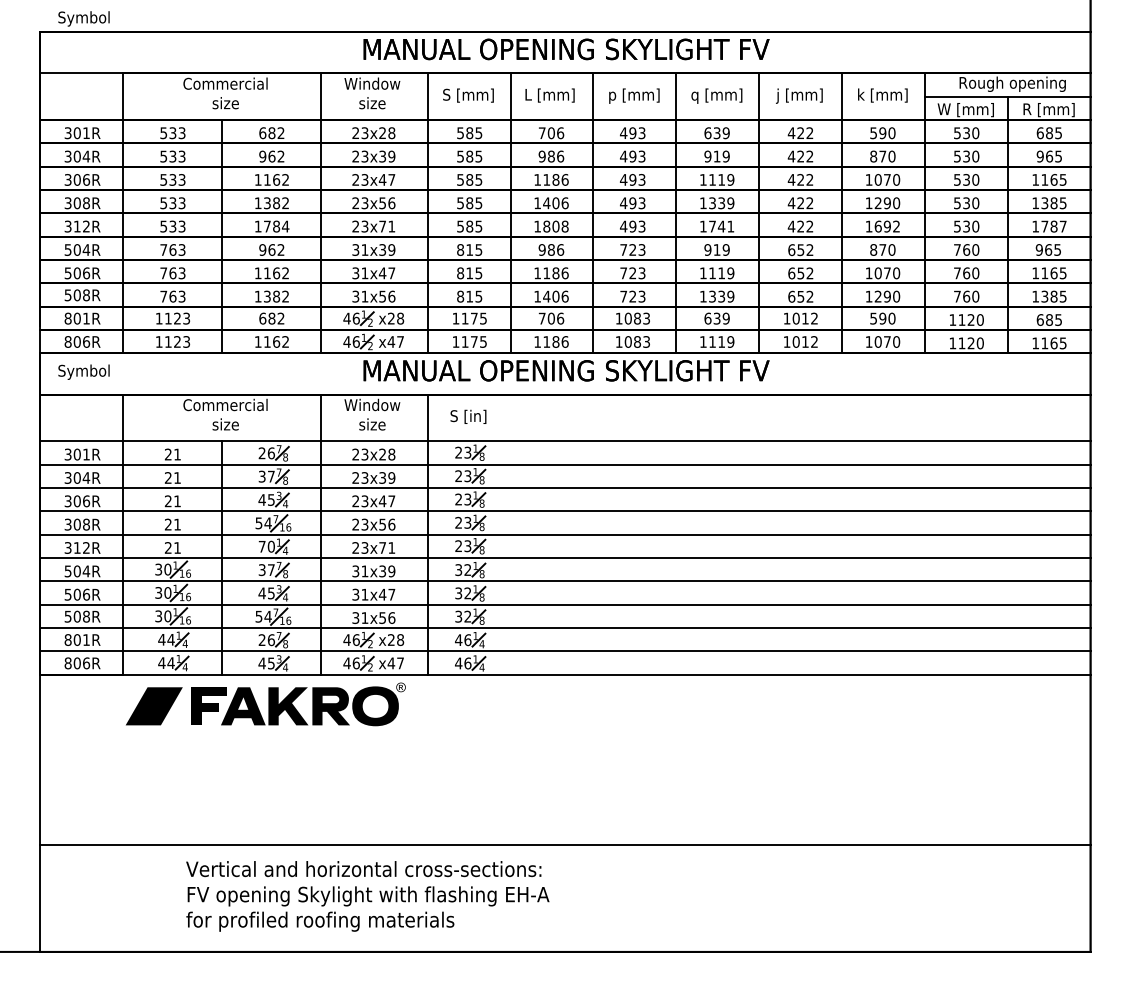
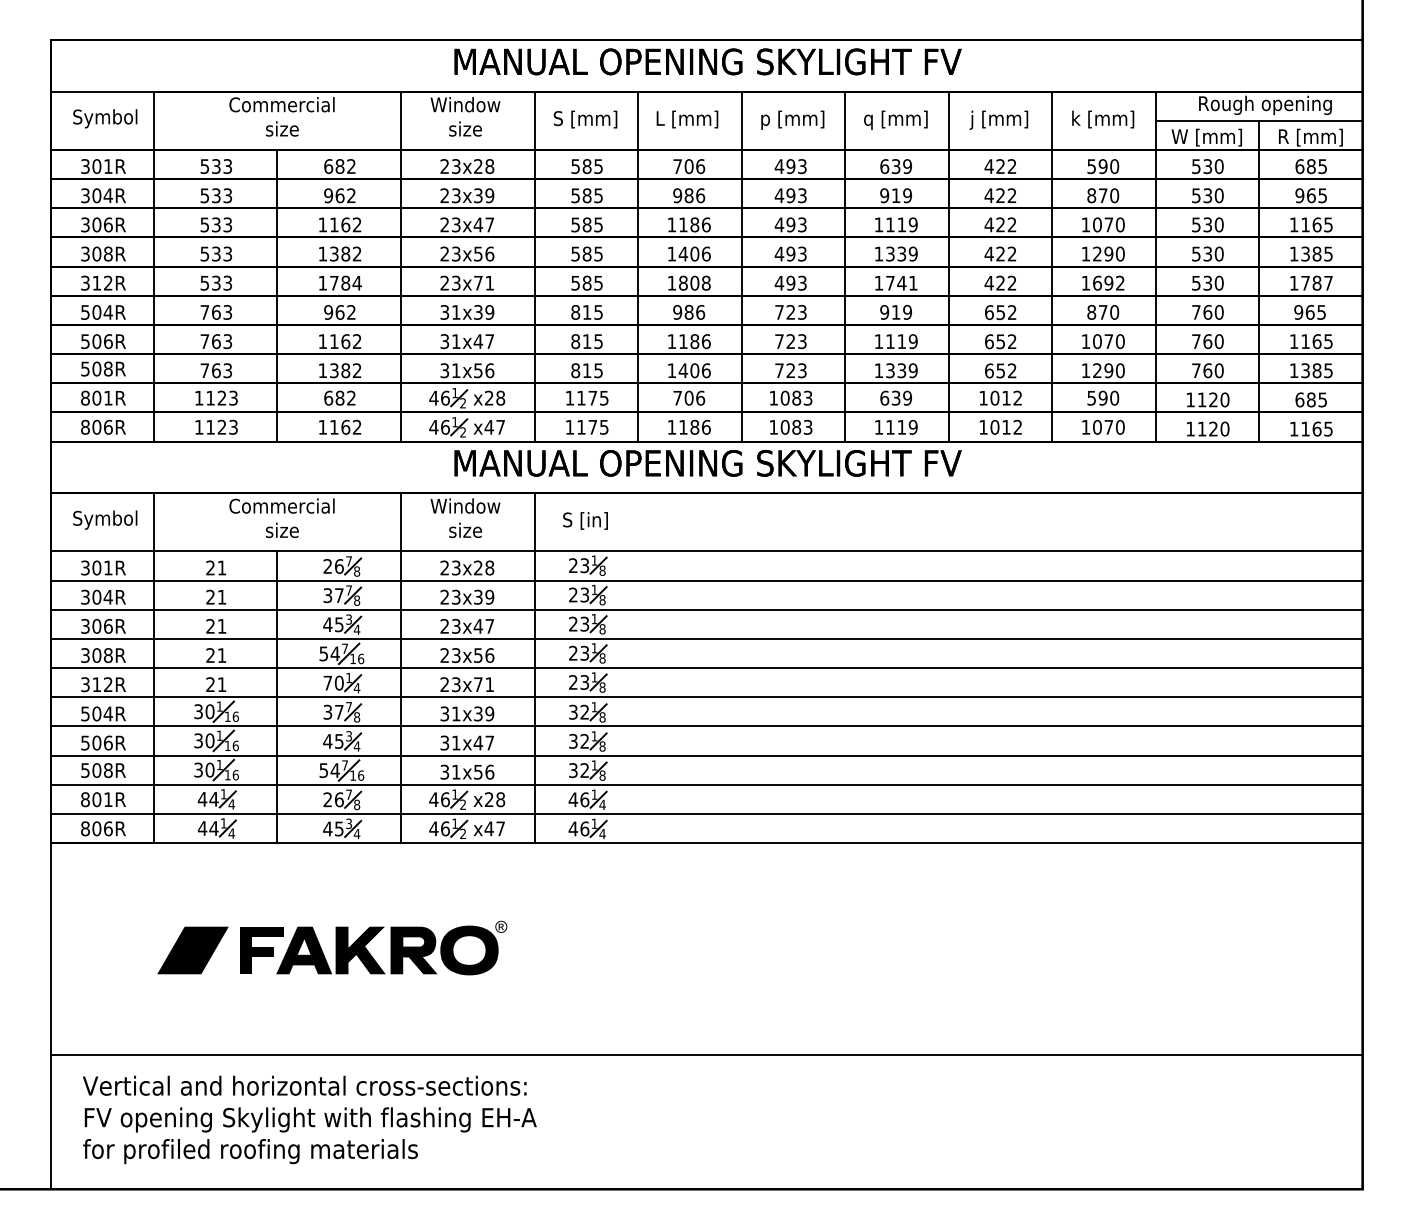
text: (84, 18) -> (105, 118), moved
text: (84, 371) -> (105, 519), moved
part: (265, 703) -> (332, 947), moved
text: (367, 896) -> (309, 1119), moved

